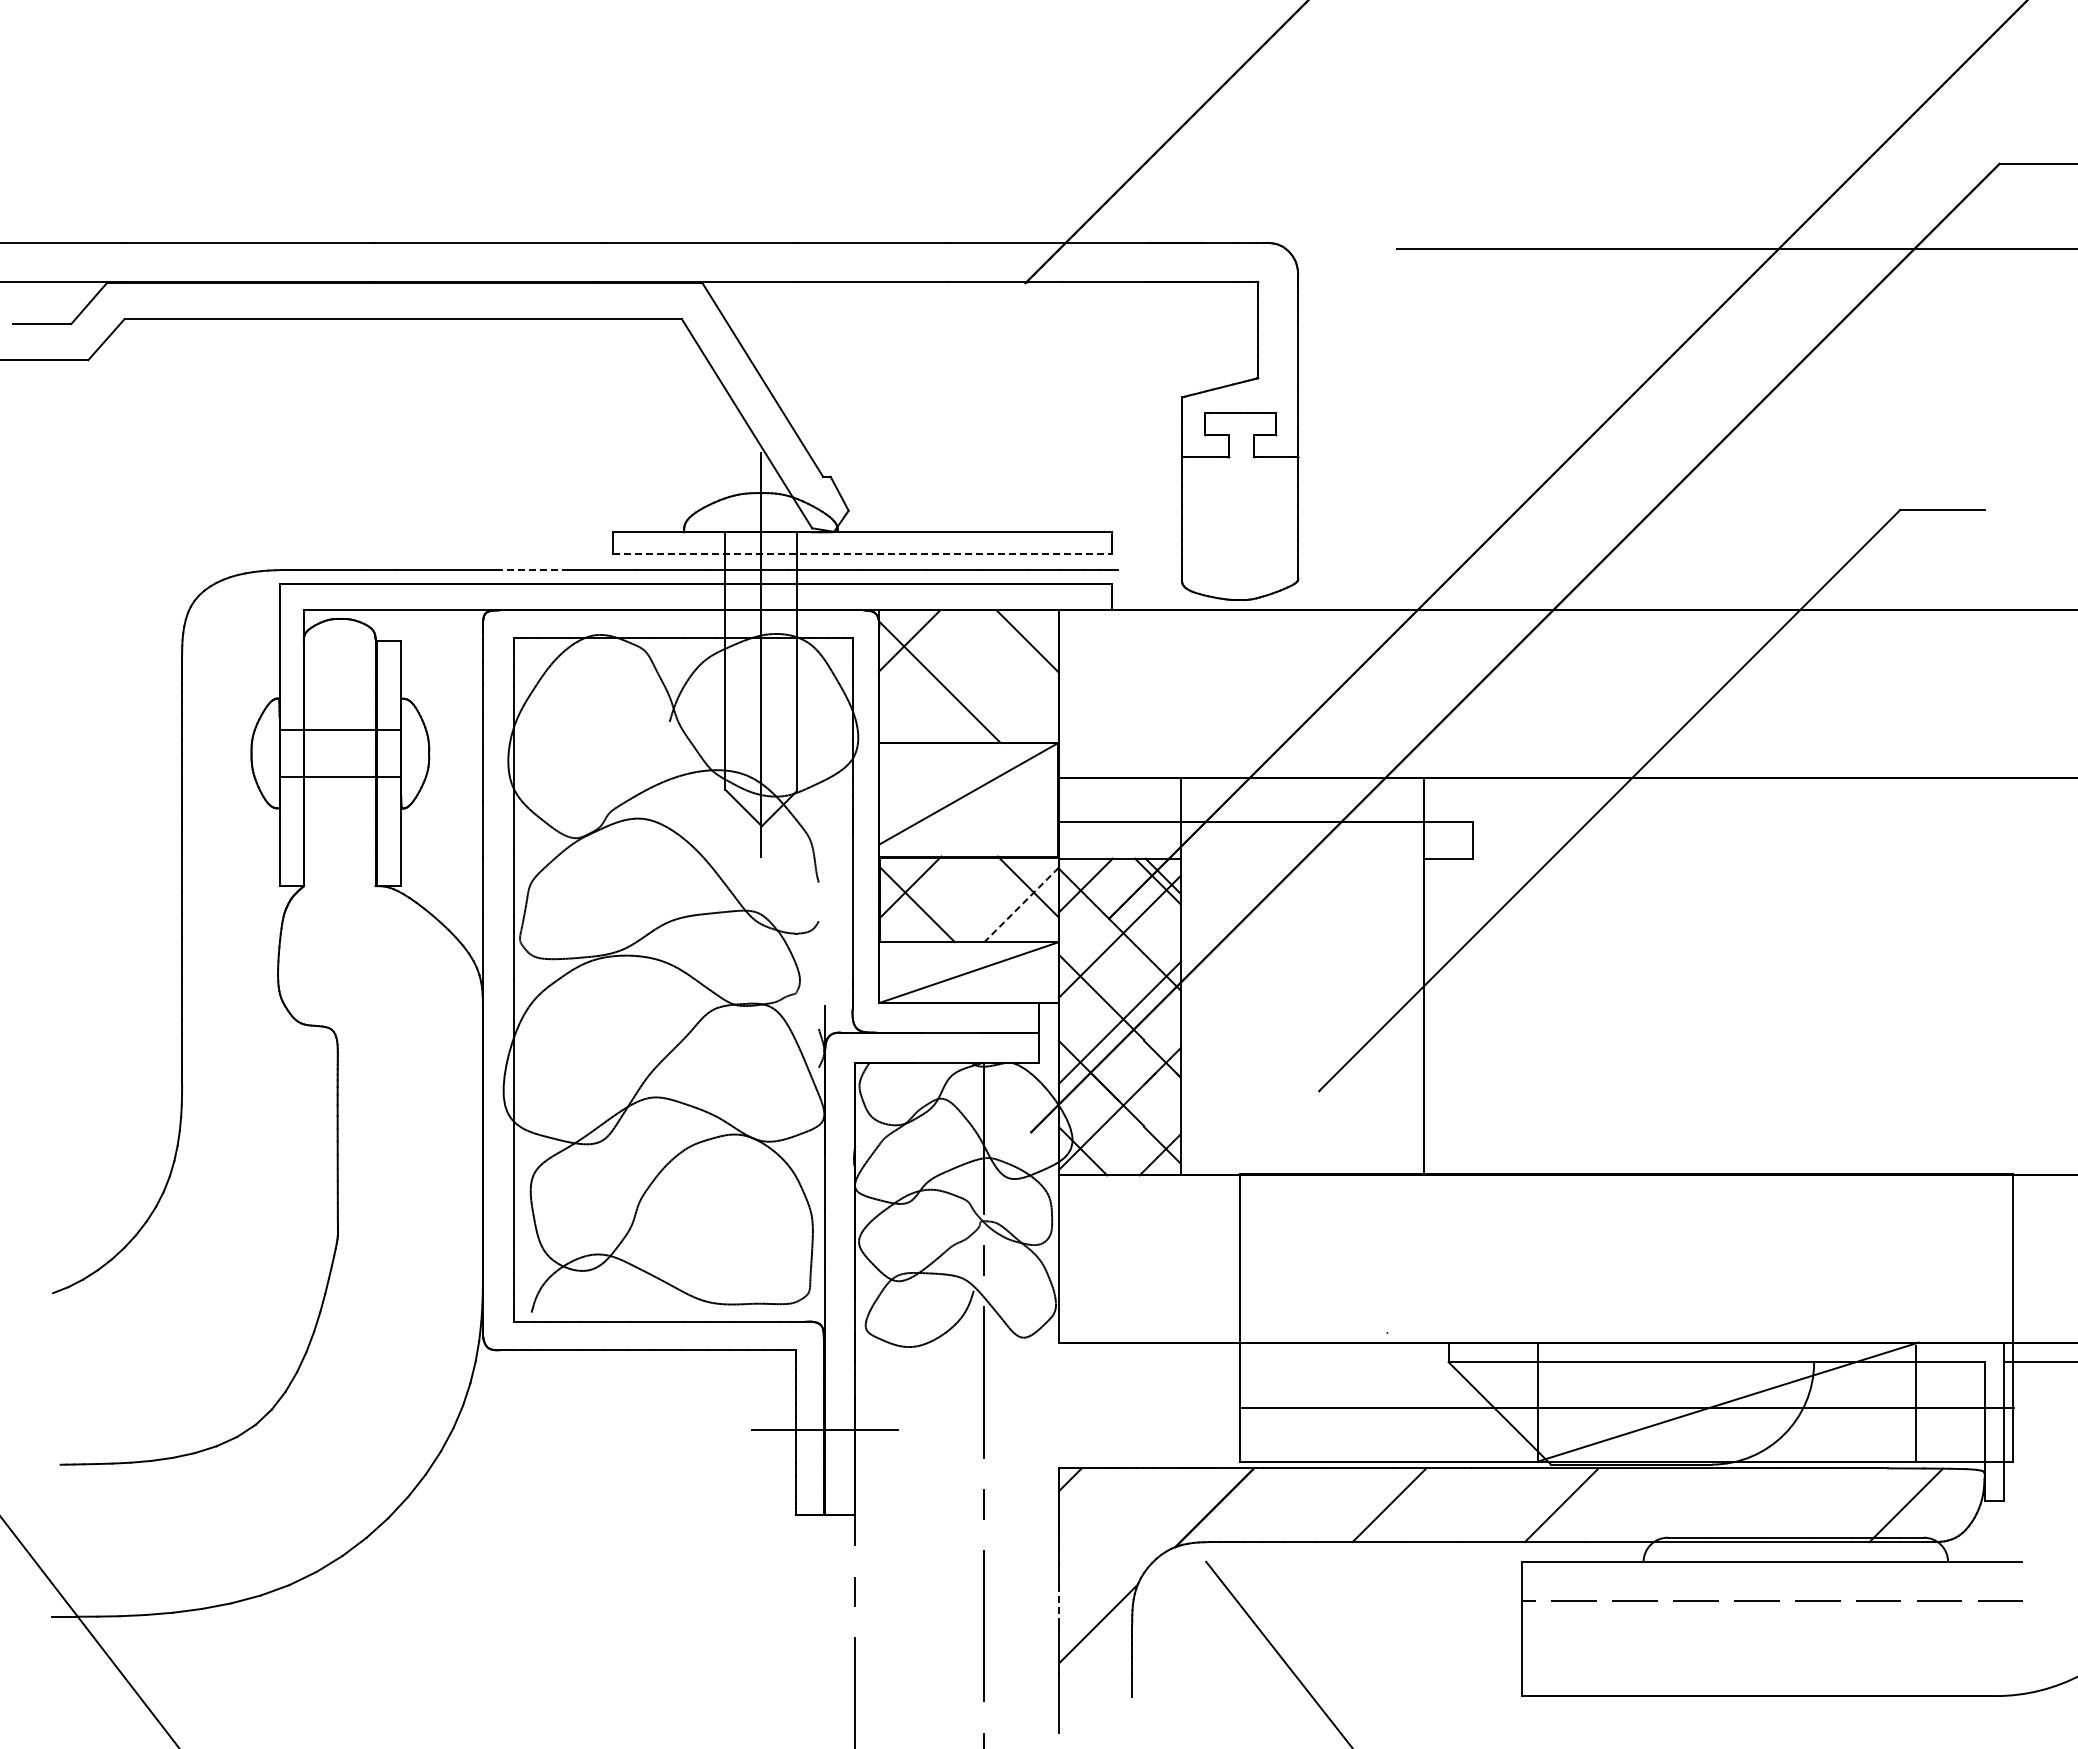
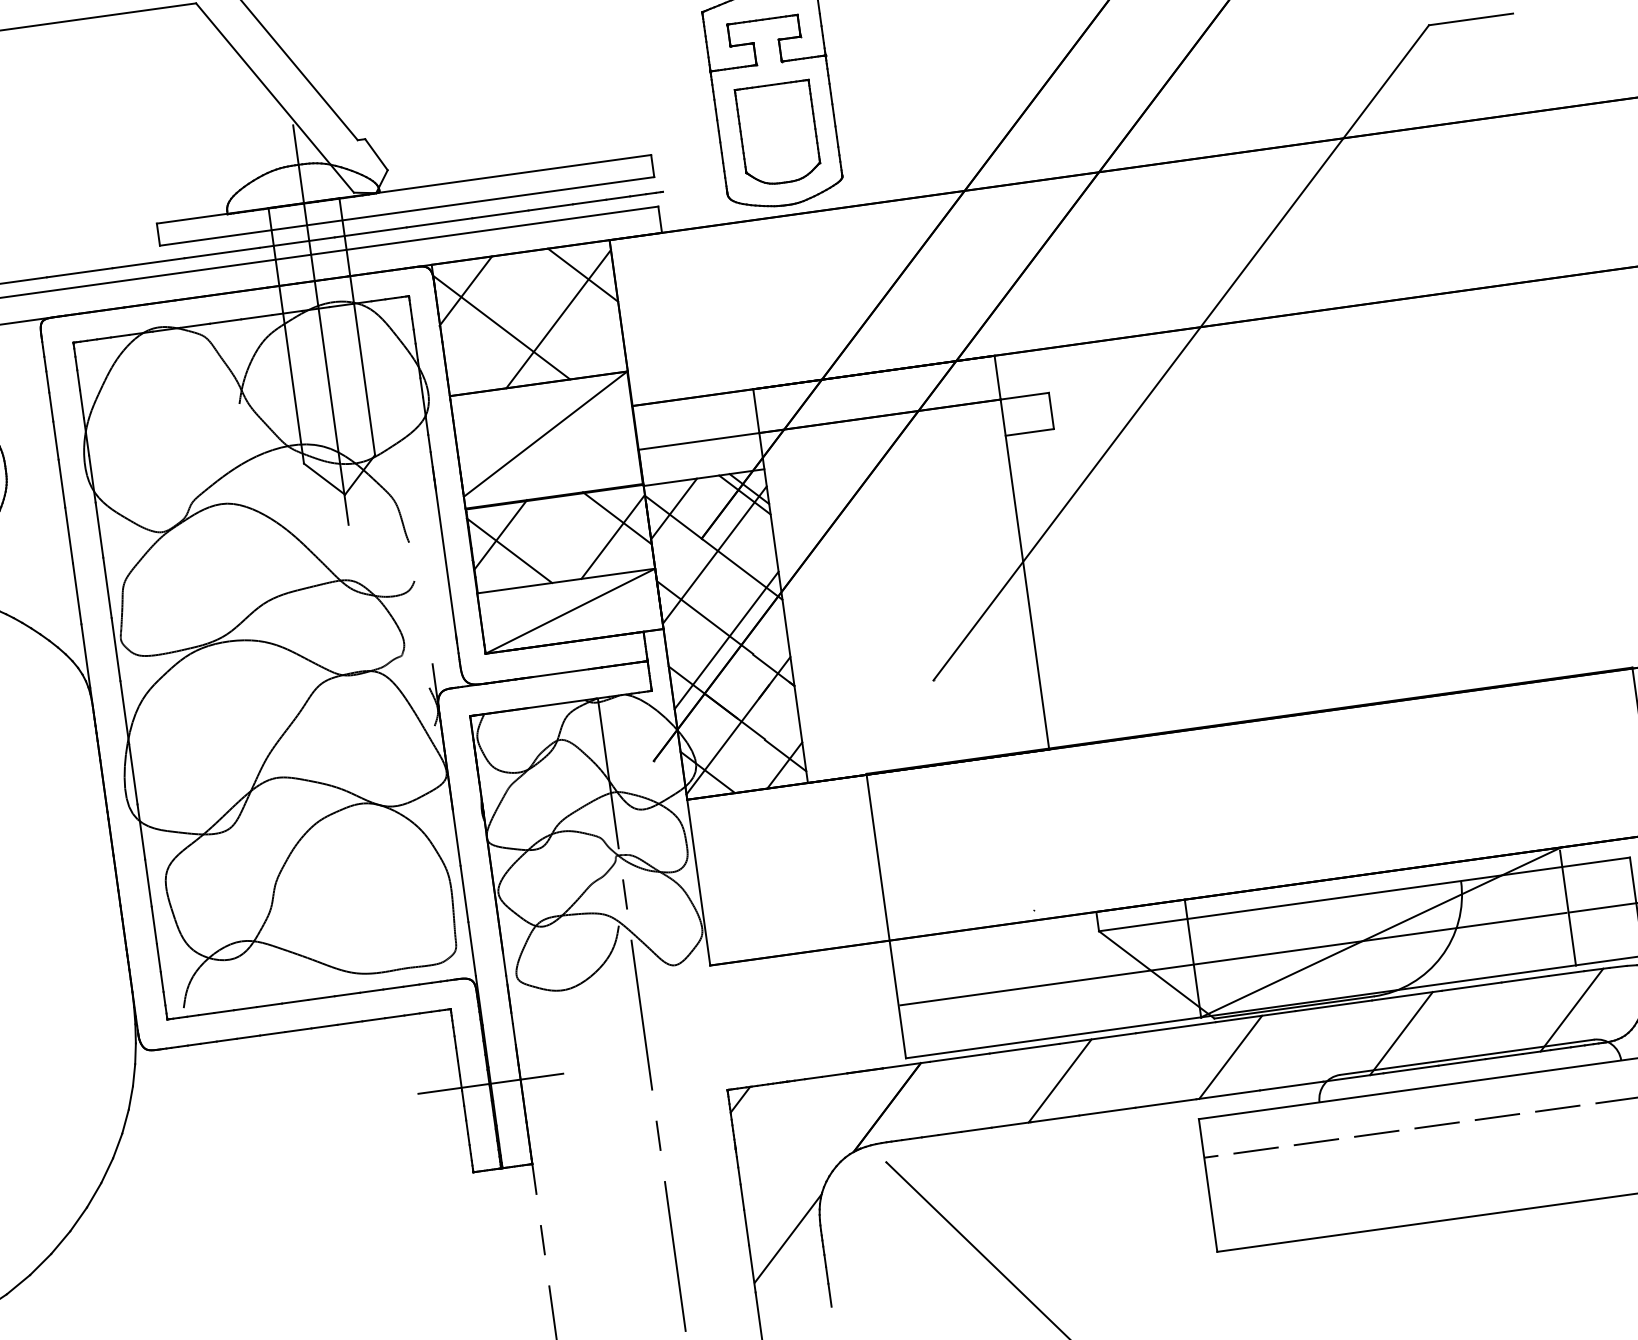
part: (1240, 528) -> (778, 134), added
line: (862, 554) -> (407, 211), dashed -> solid
line: (530, 569) -> (80, 272), dashed -> solid
line: (997, 681) -> (558, 318), added
line: (1021, 904) -> (613, 536), dashed -> solid
line: (1733, 1505) -> (1400, 1033), added
line: (1058, 1607) -> (746, 1227), dashed -> solid

